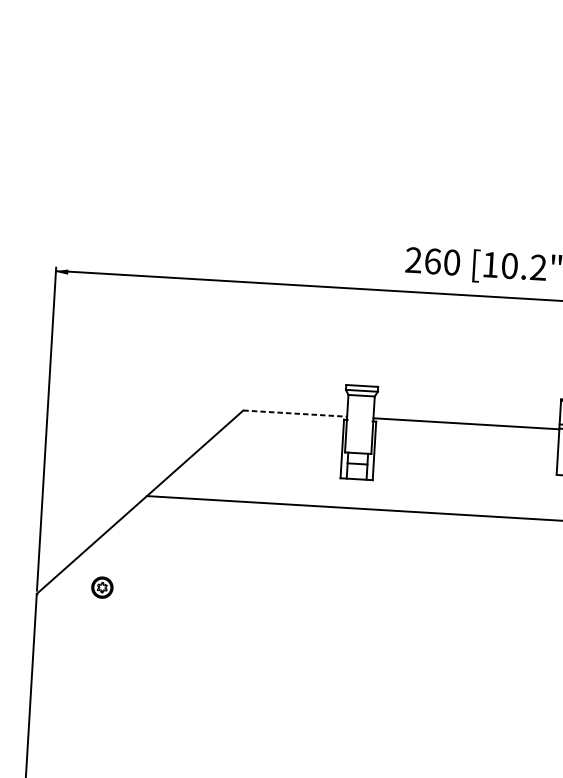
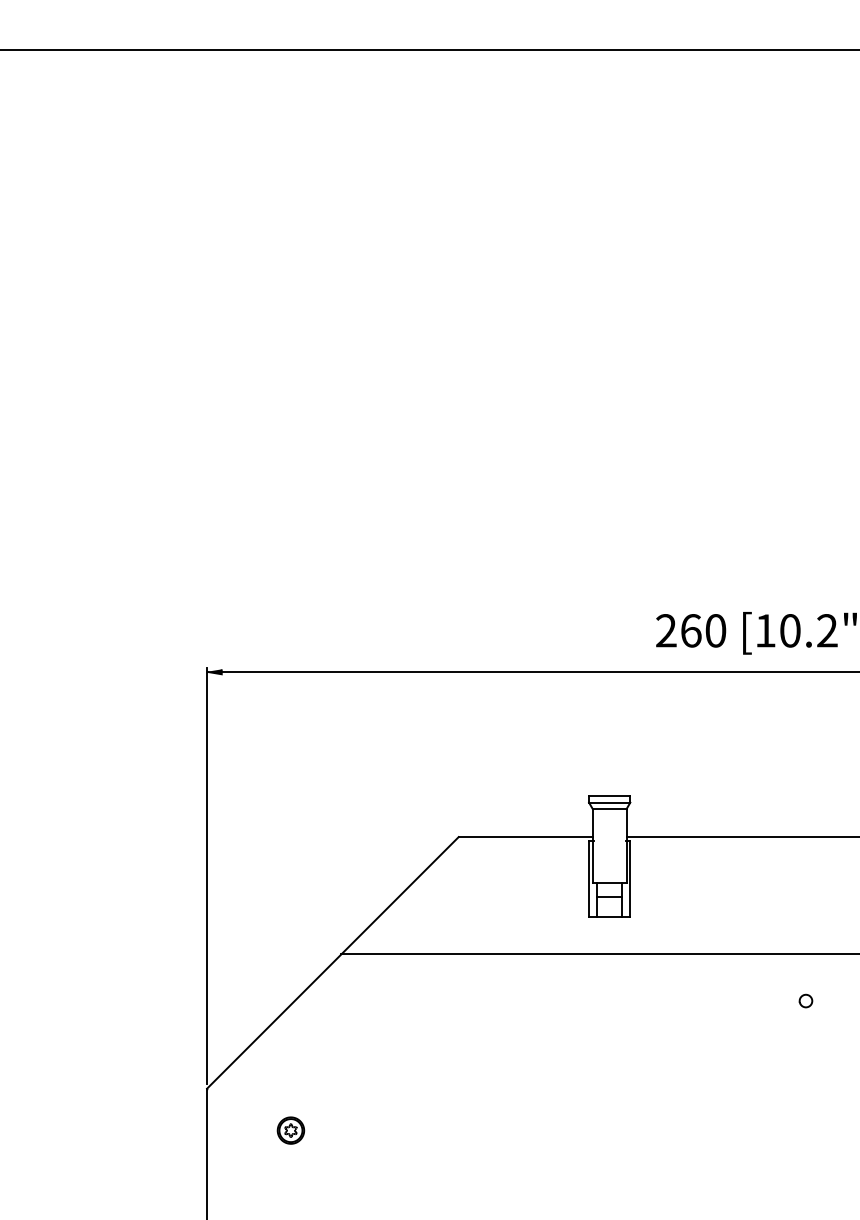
line: (295, 413) -> (525, 837), dashed -> solid
part: (504, 553) -> (805, 1000), added
part: (102, 587) -> (290, 1130), moved

